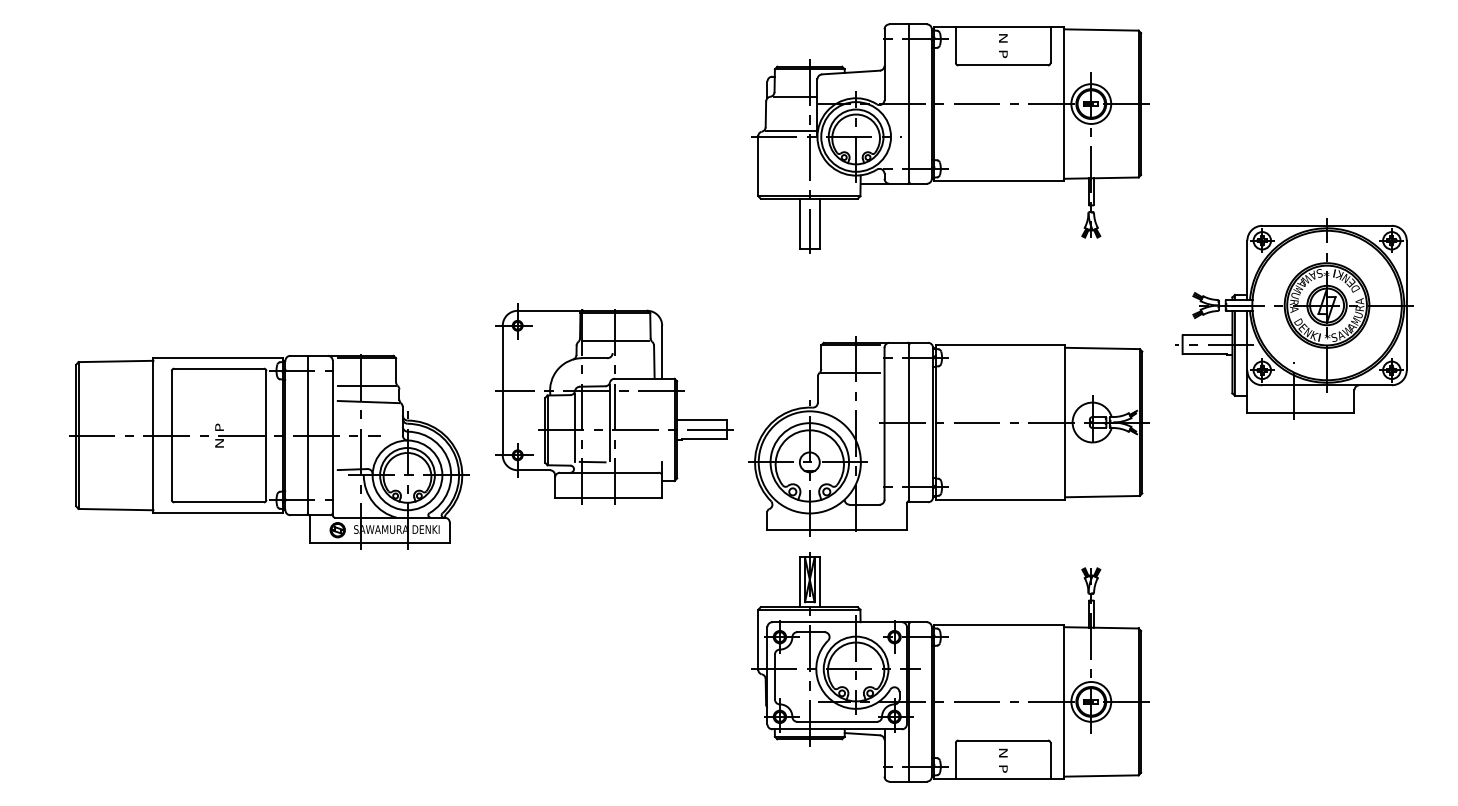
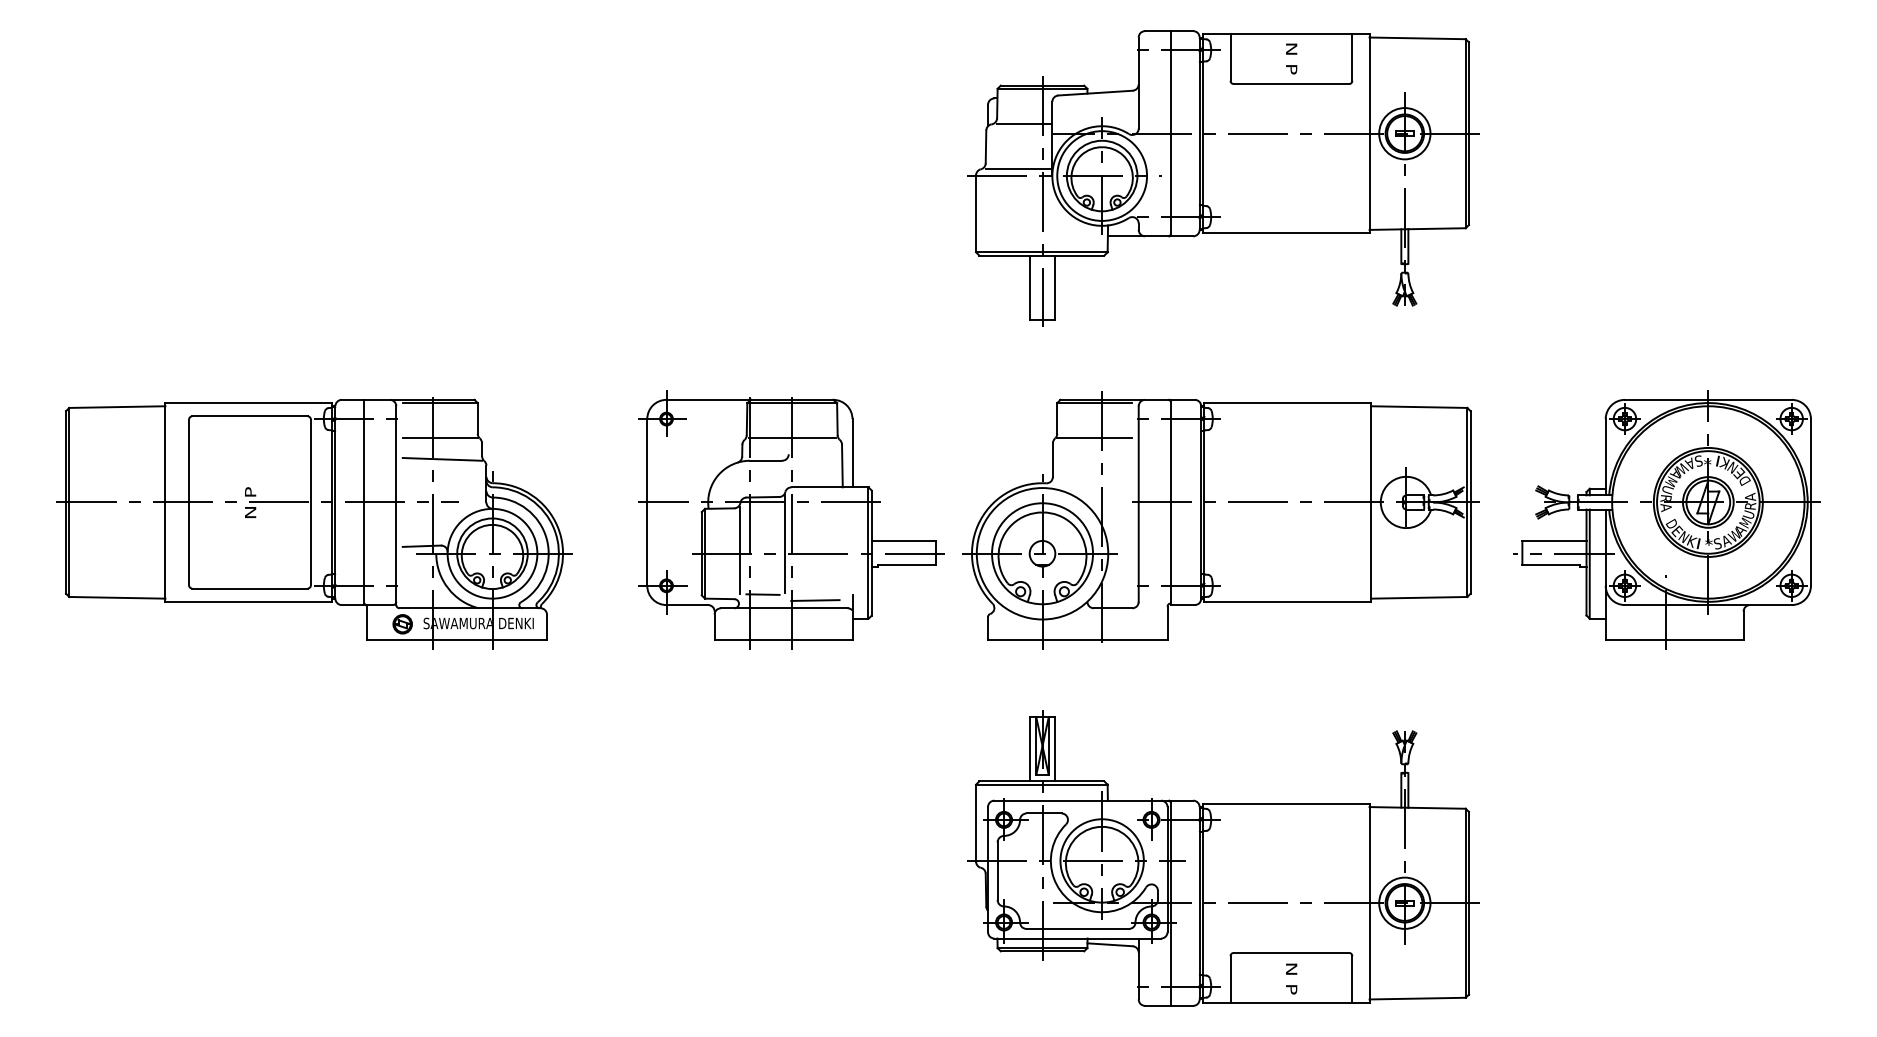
part: (1294, 318) -> (1666, 519), moved
part: (948, 436) -> (1221, 520), moved
part: (269, 451) -> (314, 523), moved
line: (633, 466) -> (815, 600), added

